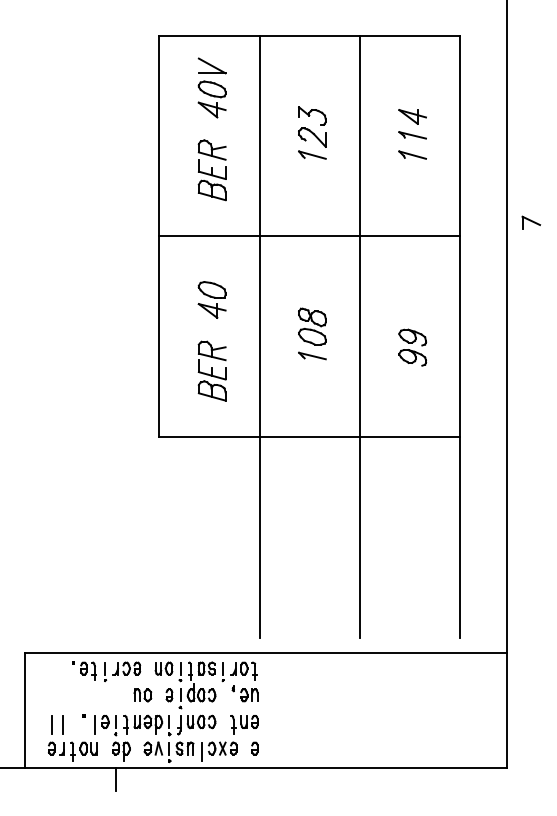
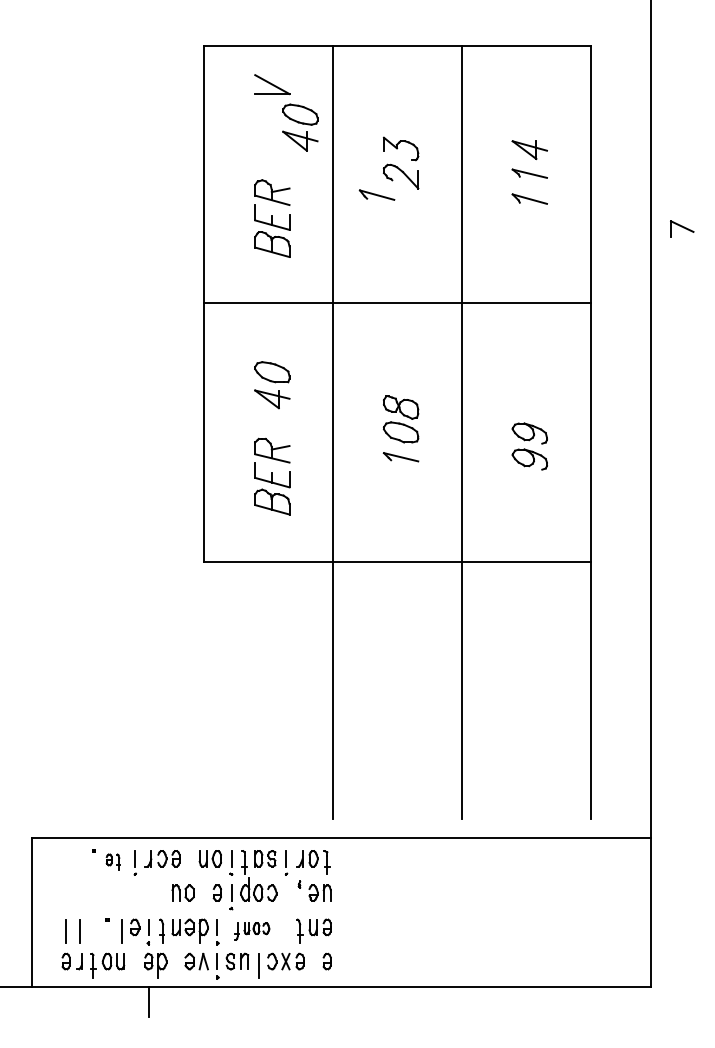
part: (212, 99) -> (300, 127), moved
part: (311, 154) -> (376, 194), moved
part: (531, 222) -> (682, 228), moved
part: (88, 671) -> (113, 862), size x0.7
part: (196, 725) -> (252, 931), size x0.7

